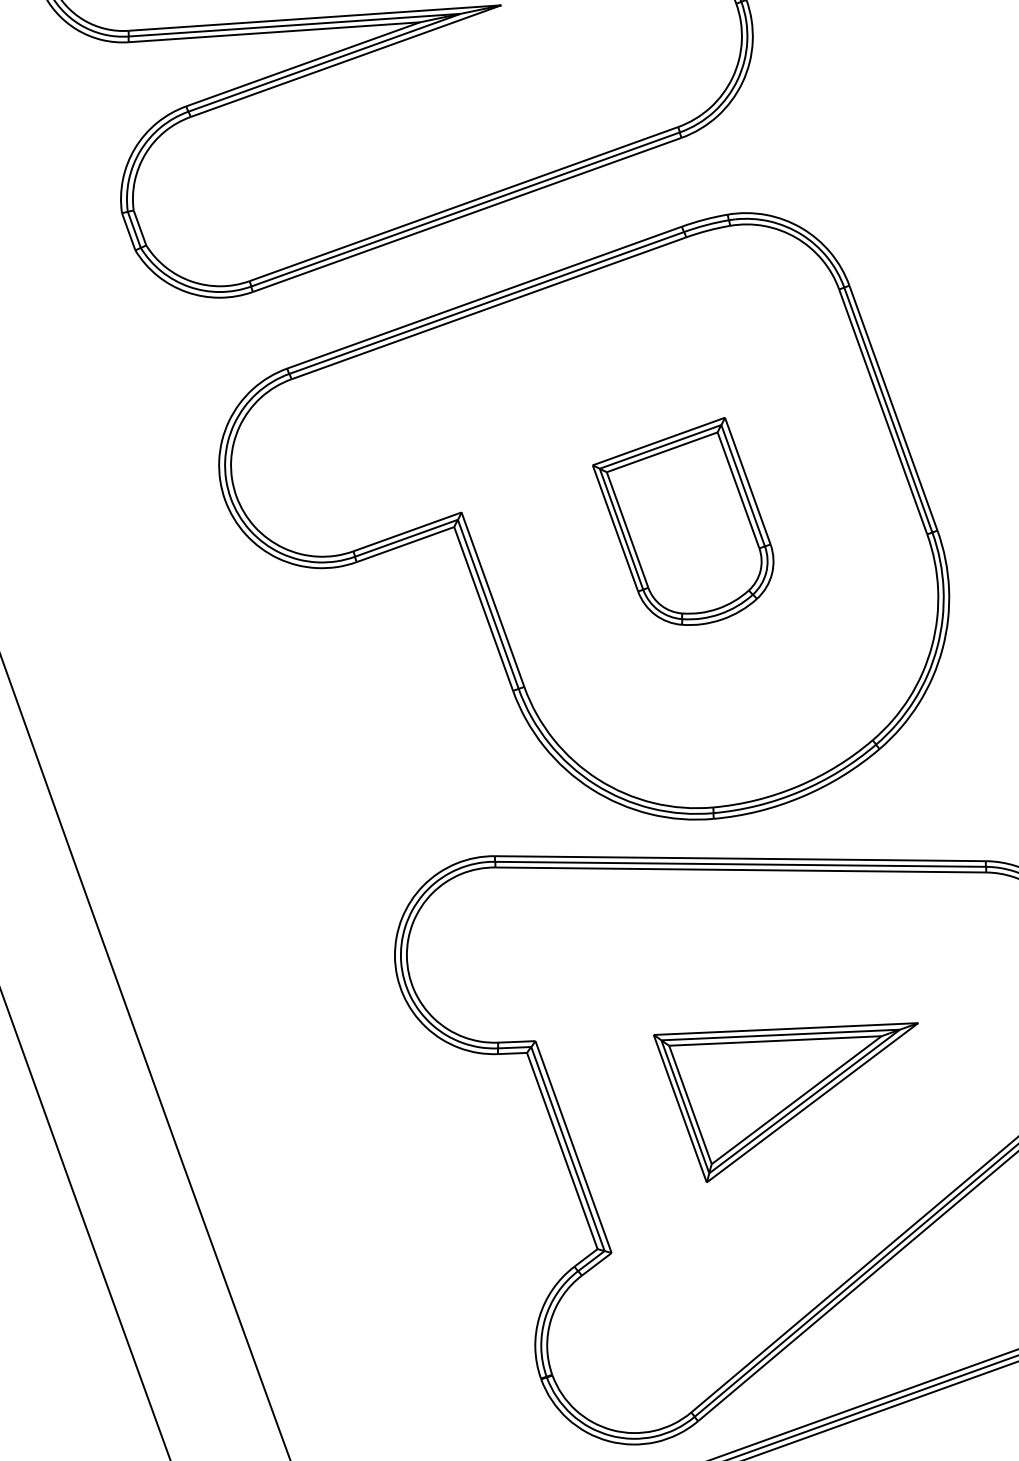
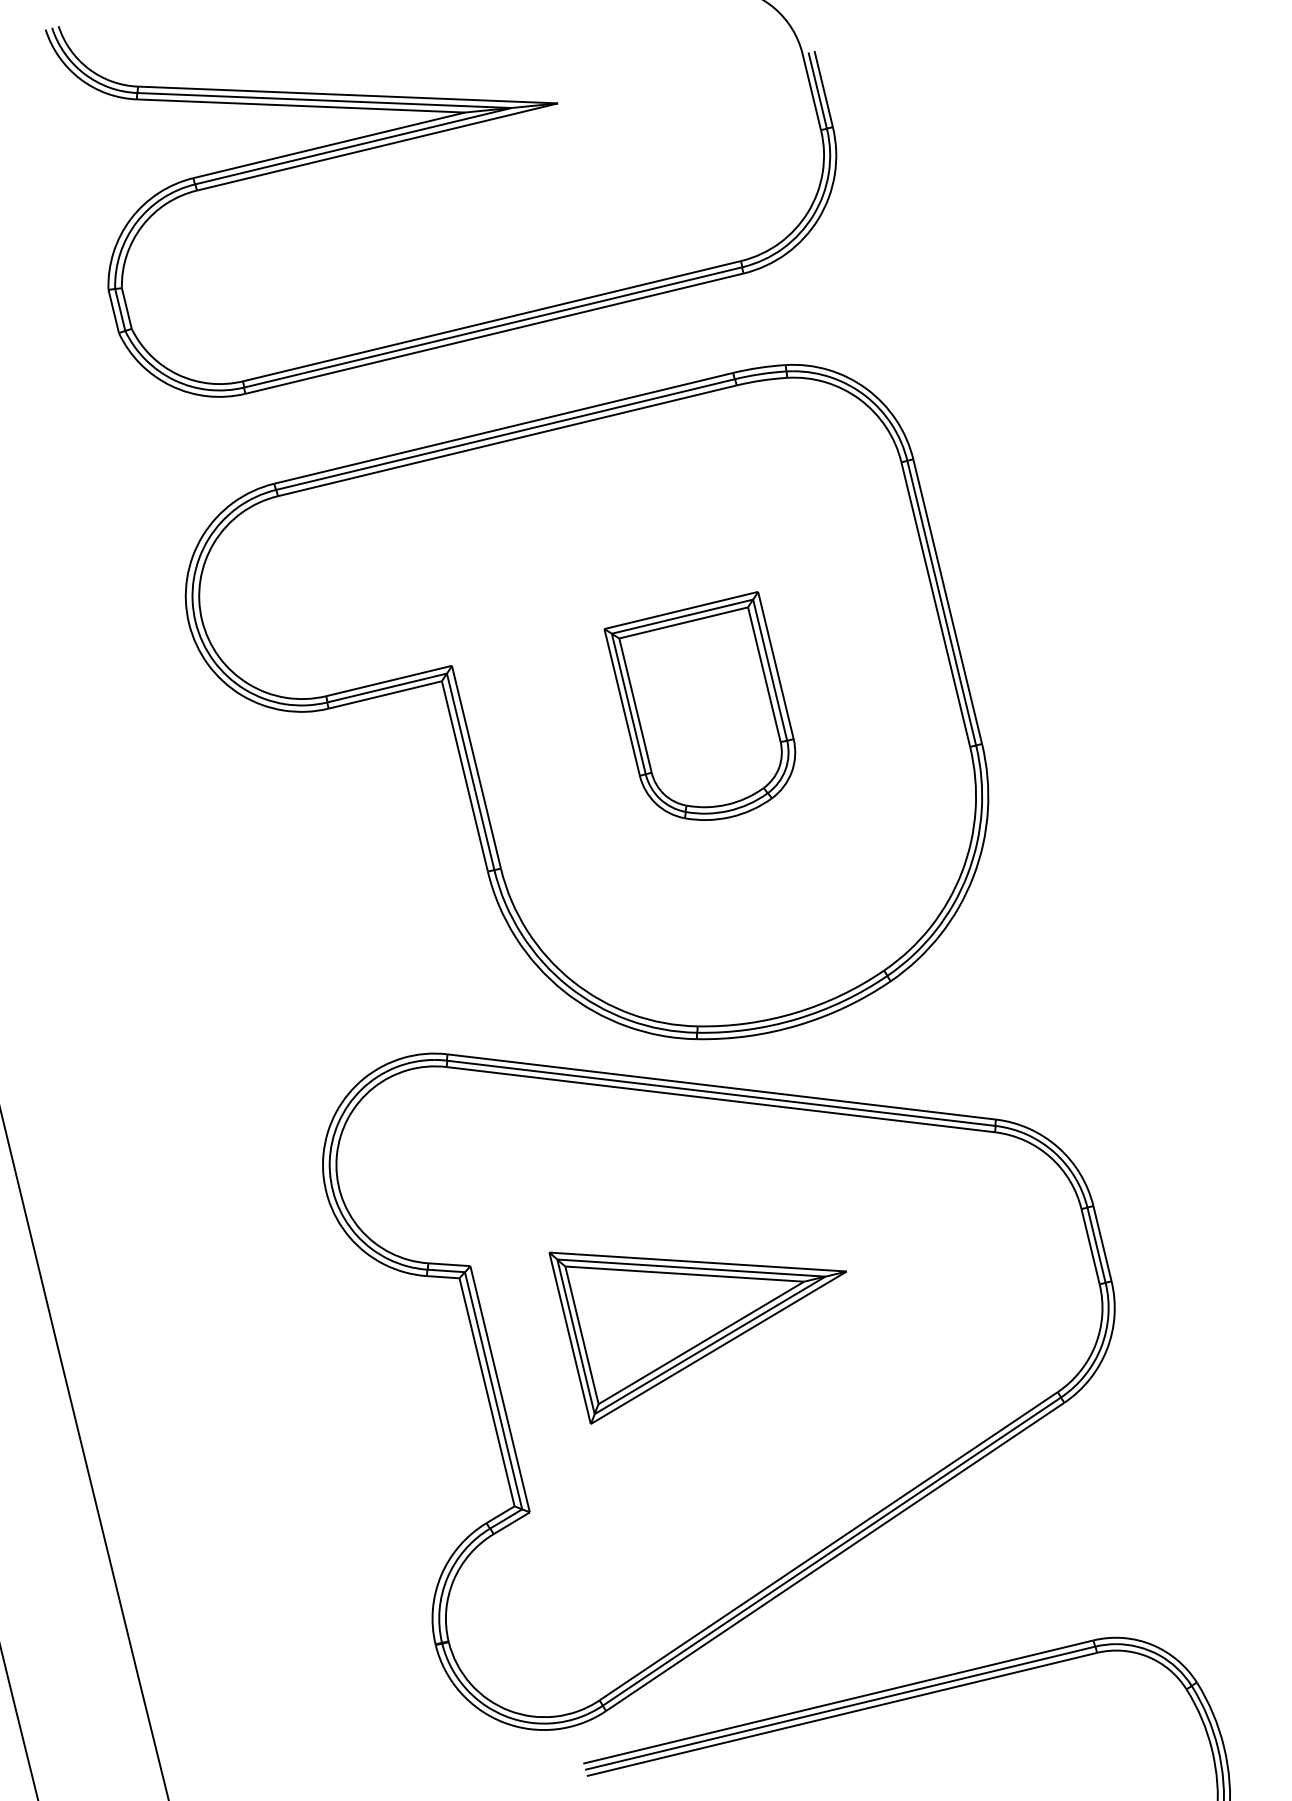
part: (792, 1095) -> (697, 1337), moved

